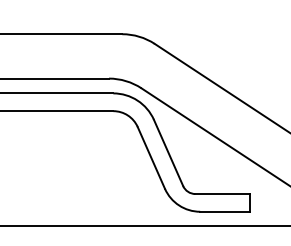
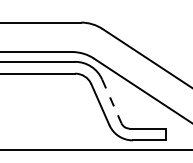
line: (169, 153) -> (112, 101), solid -> dashed

